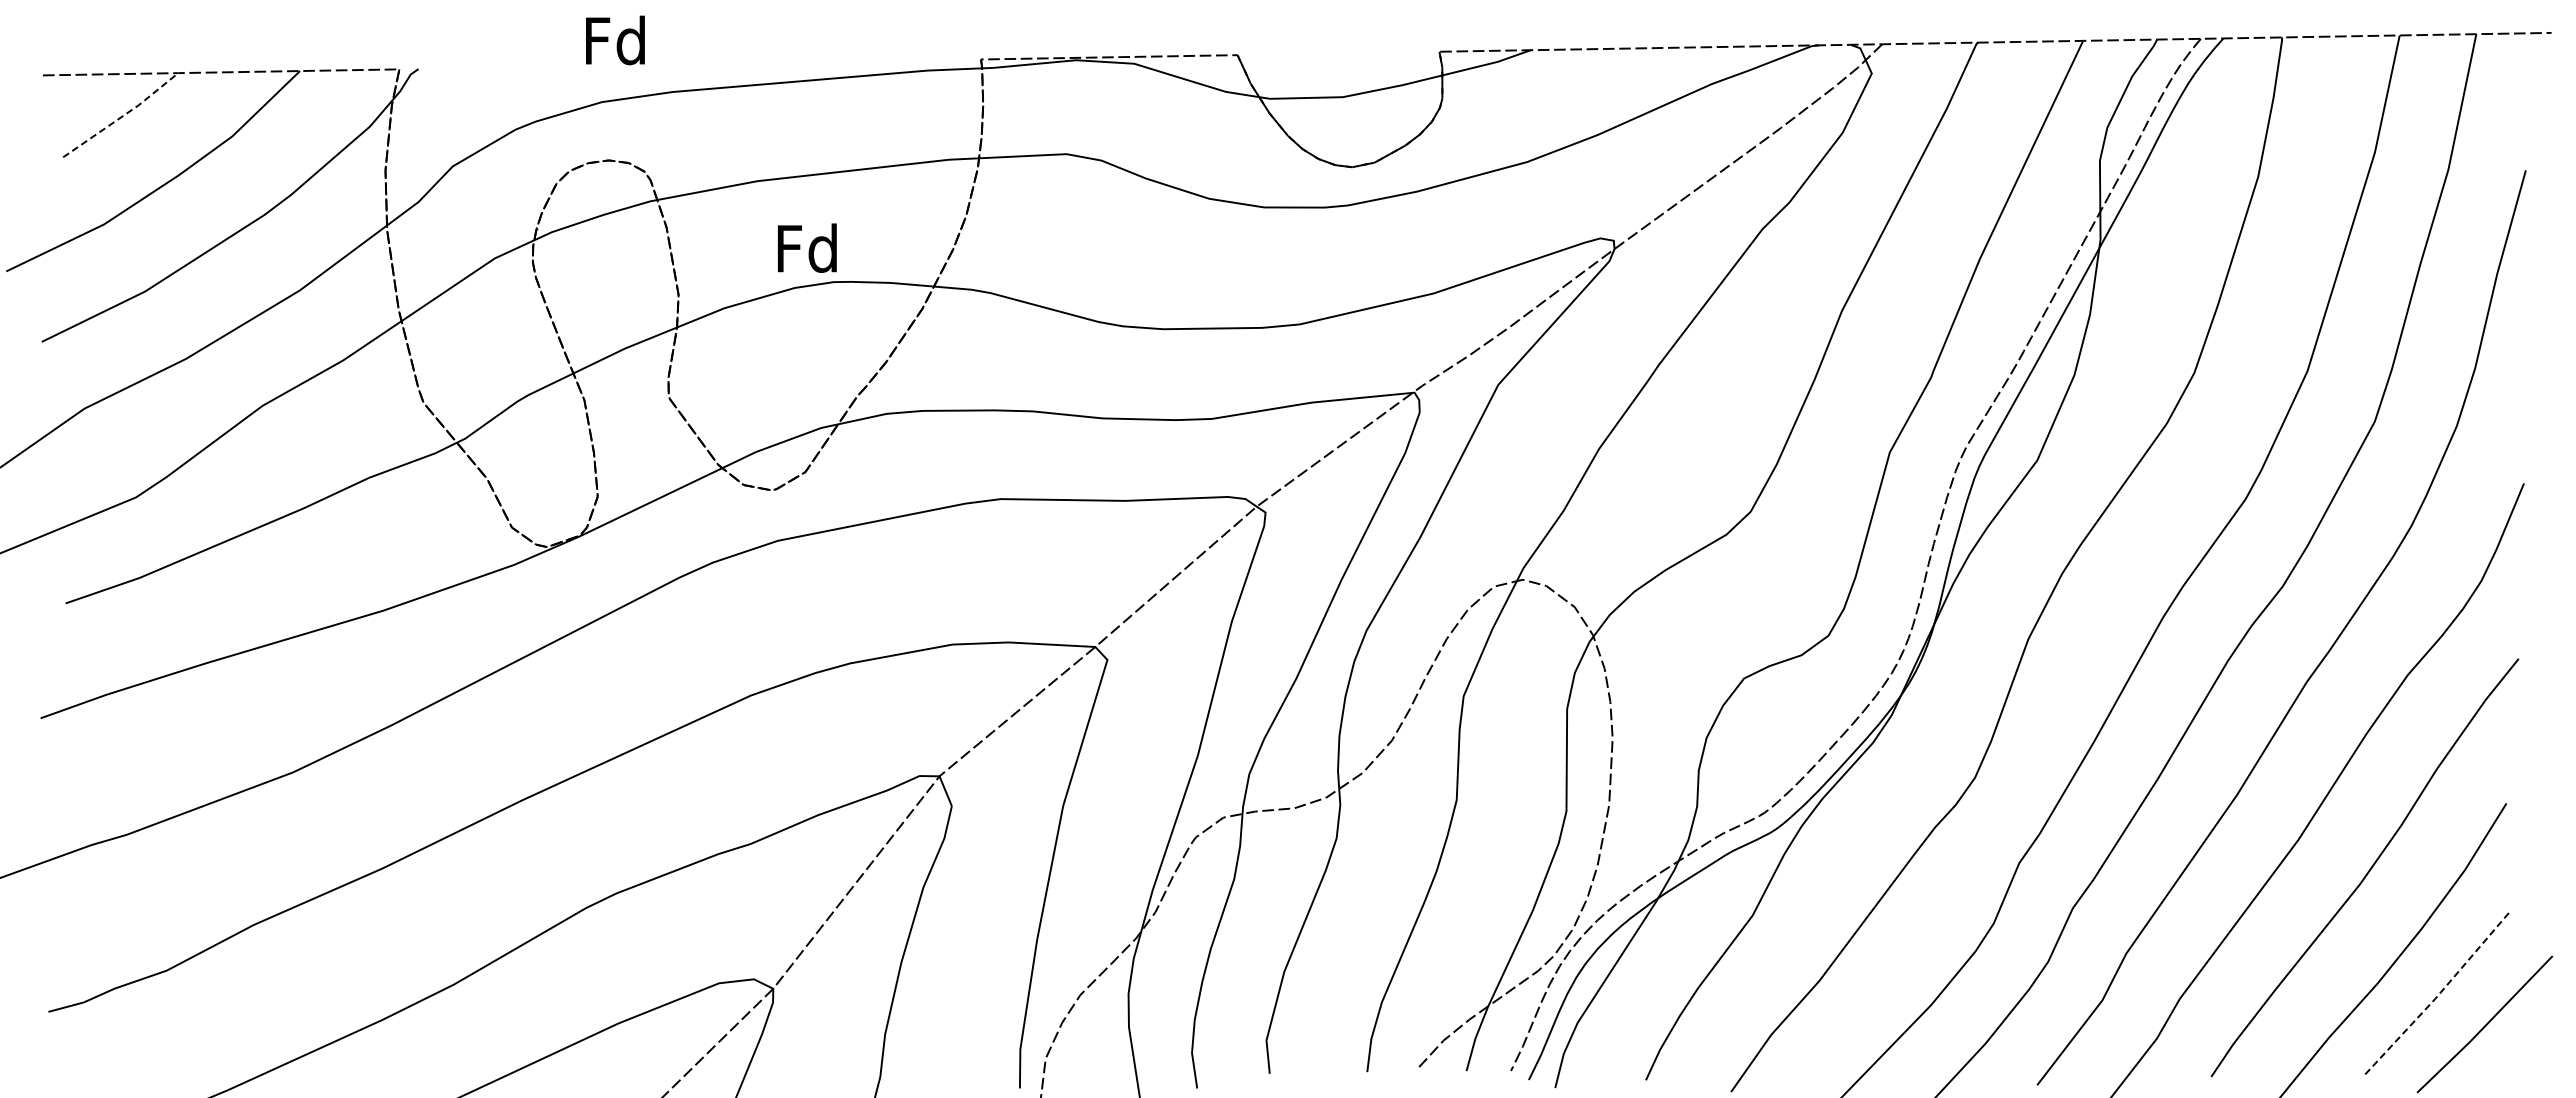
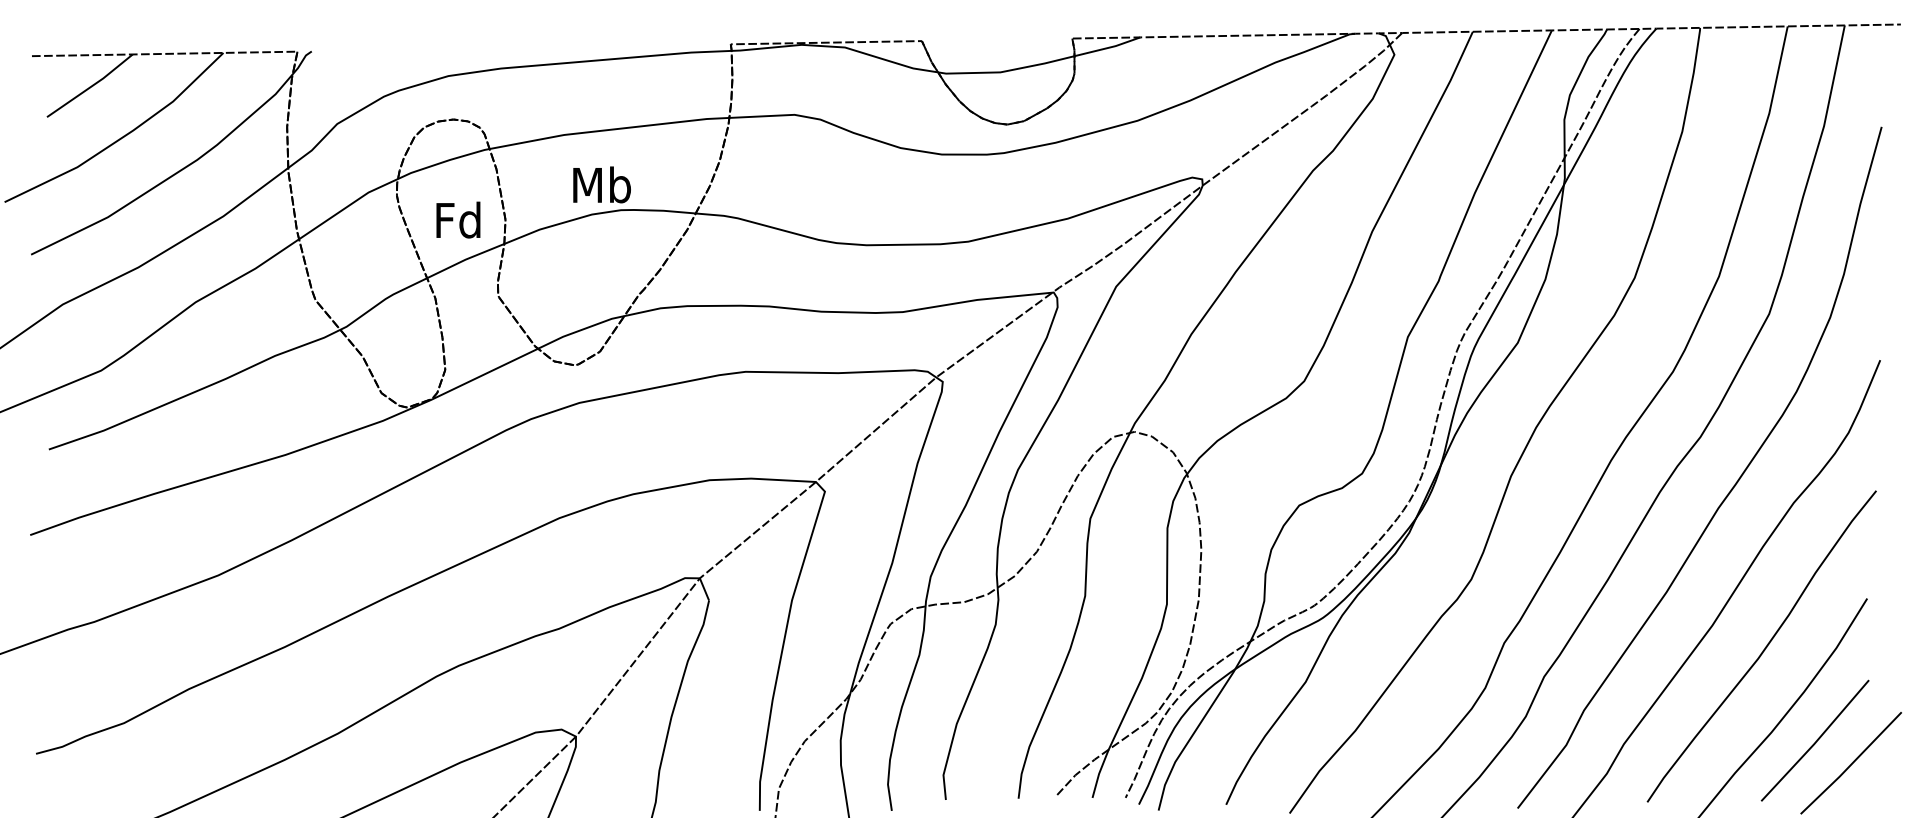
text: (615, 40) -> (458, 220), moved
line: (123, 116) -> (91, 86), dashed -> solid
text: (808, 247) -> (602, 184), Fd -> Mb
line: (2437, 995) -> (1815, 741), dashed -> solid

